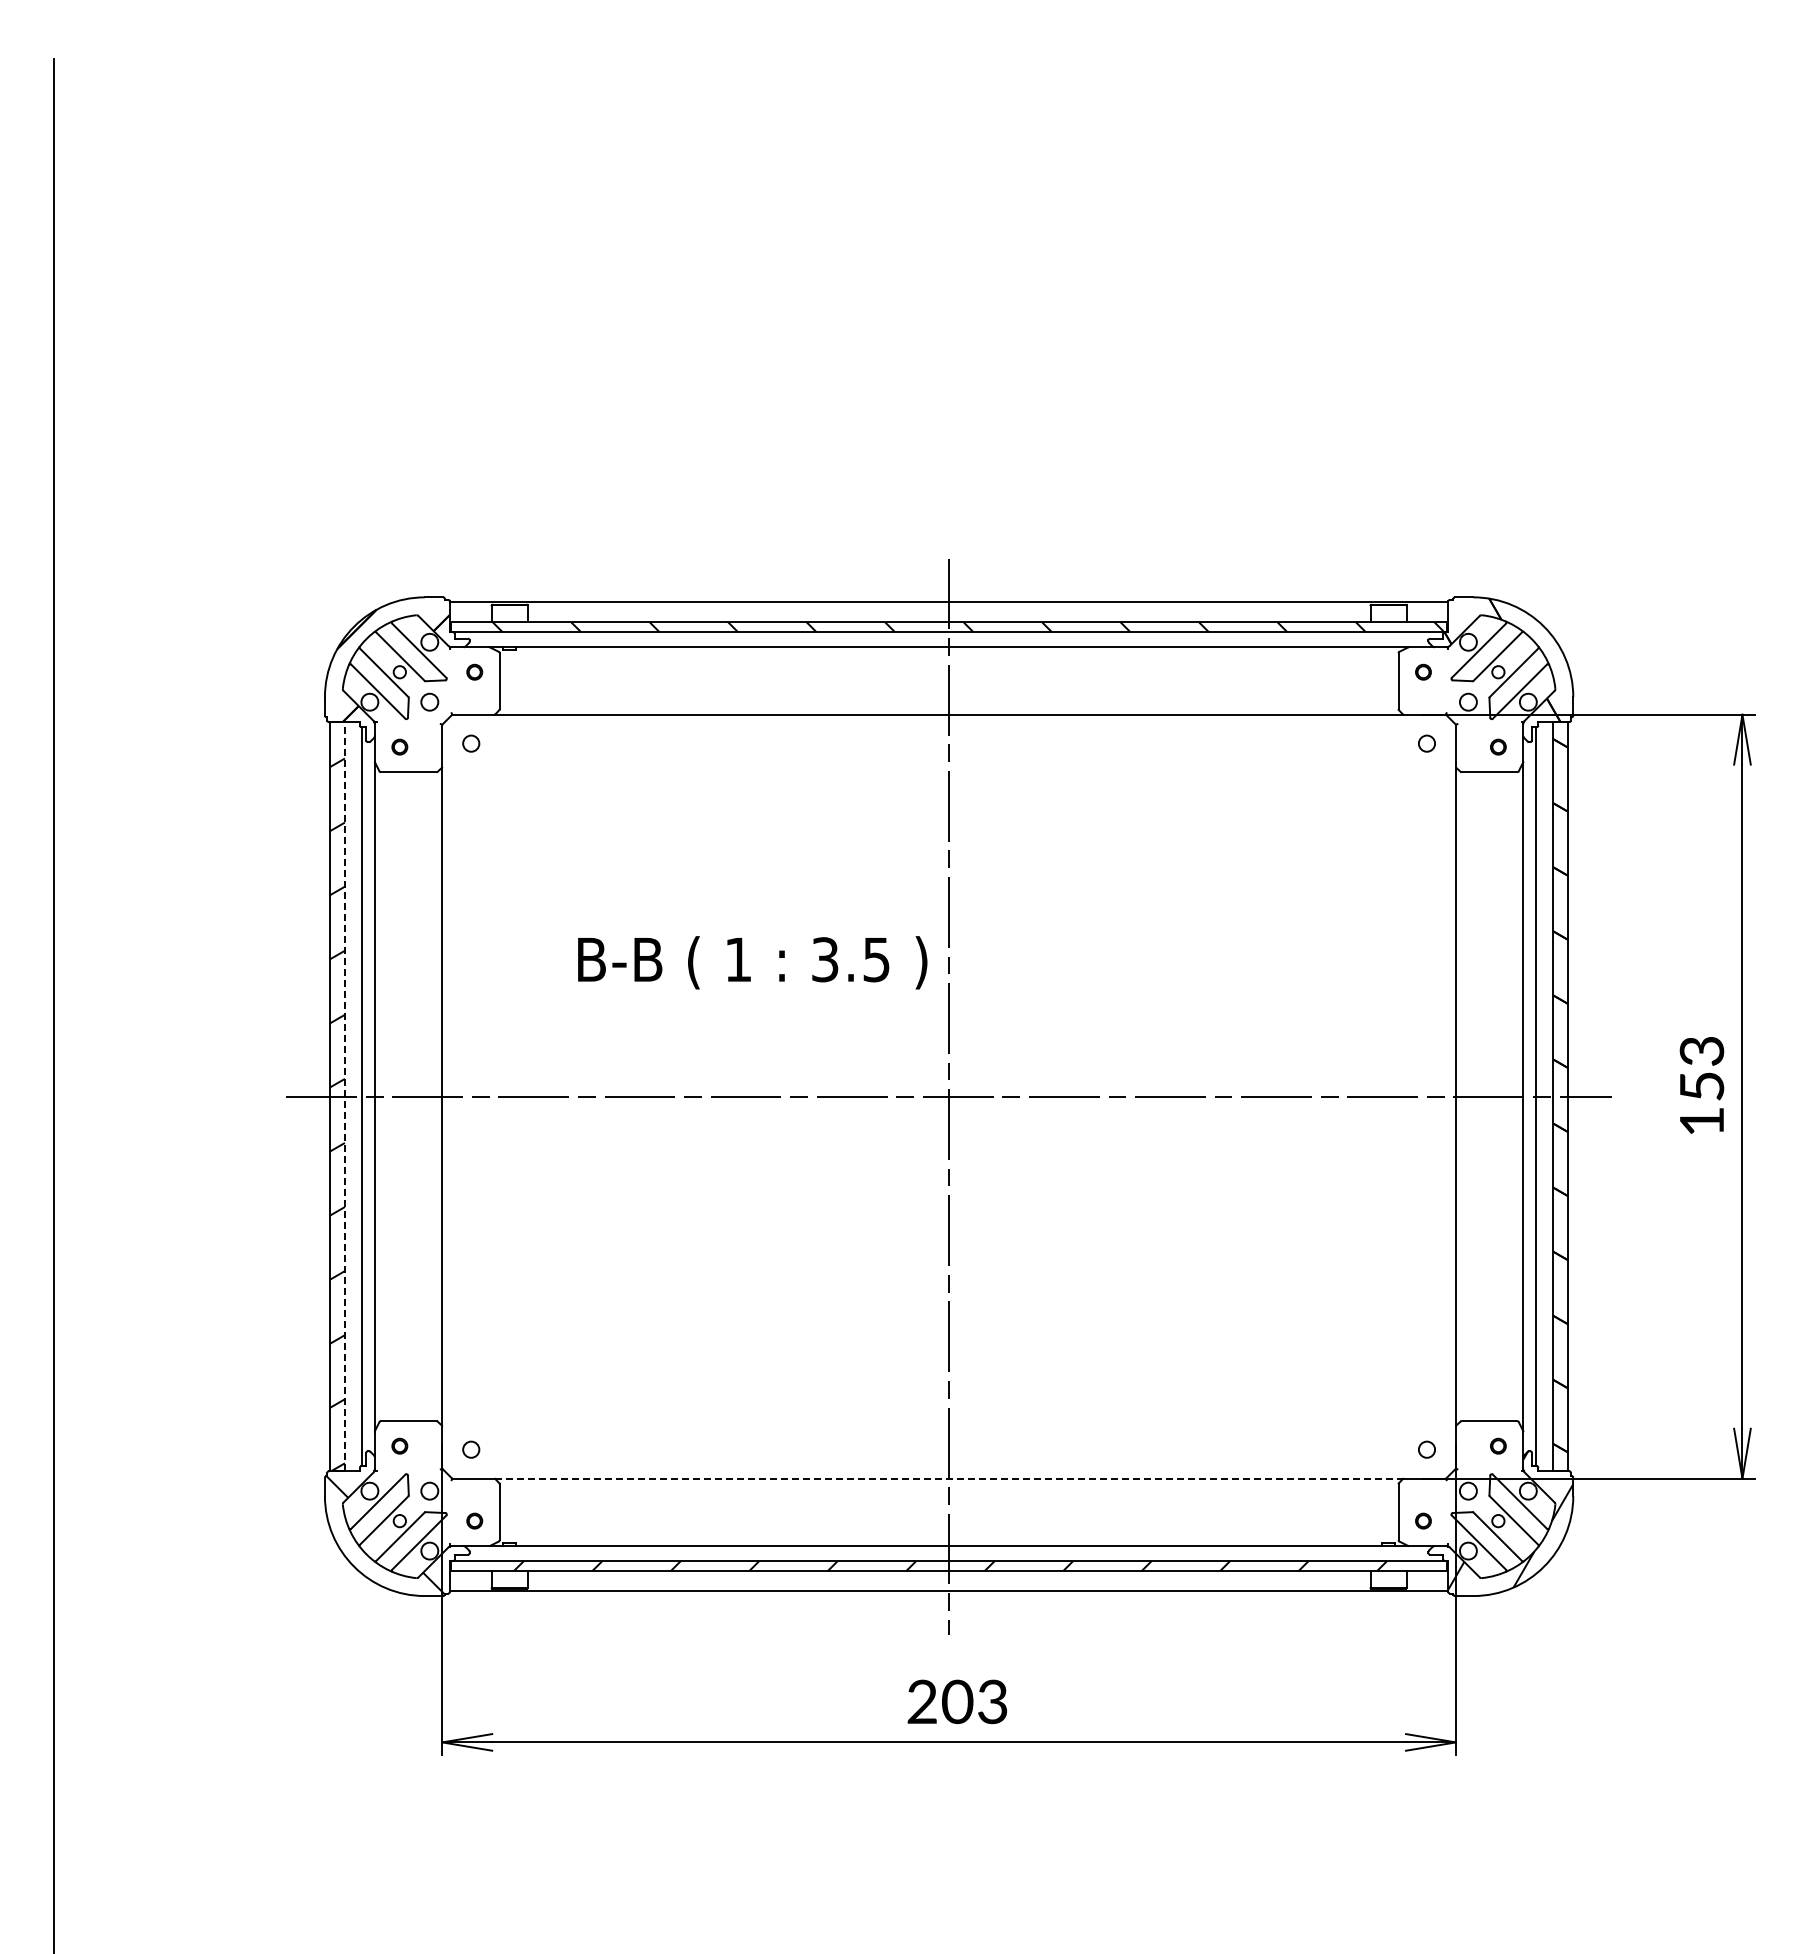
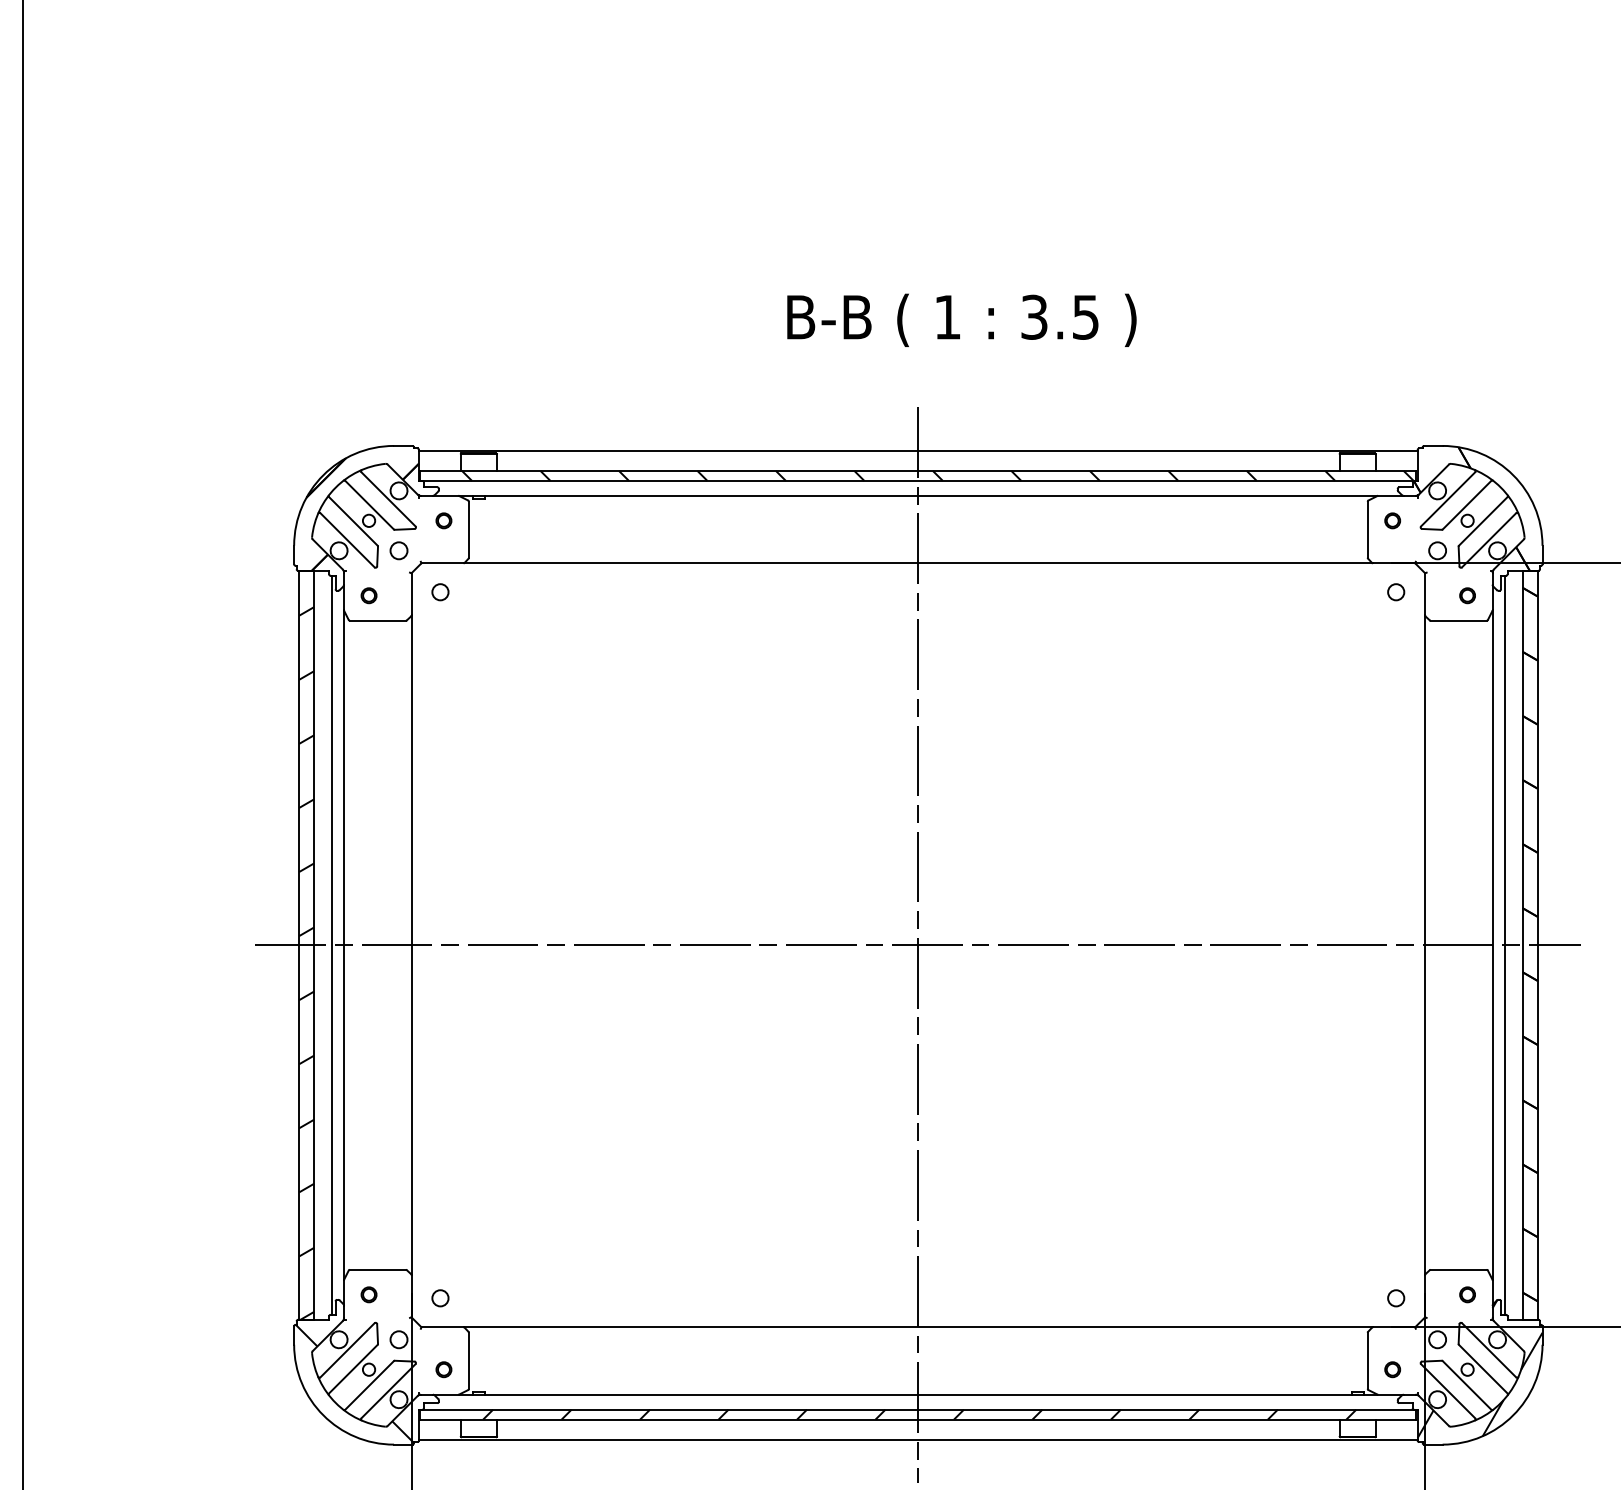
text: (752, 962) -> (961, 320), moved
line: (344, 1096) -> (313, 945), dashed -> solid
line: (949, 1478) -> (918, 1327), dashed -> solid

